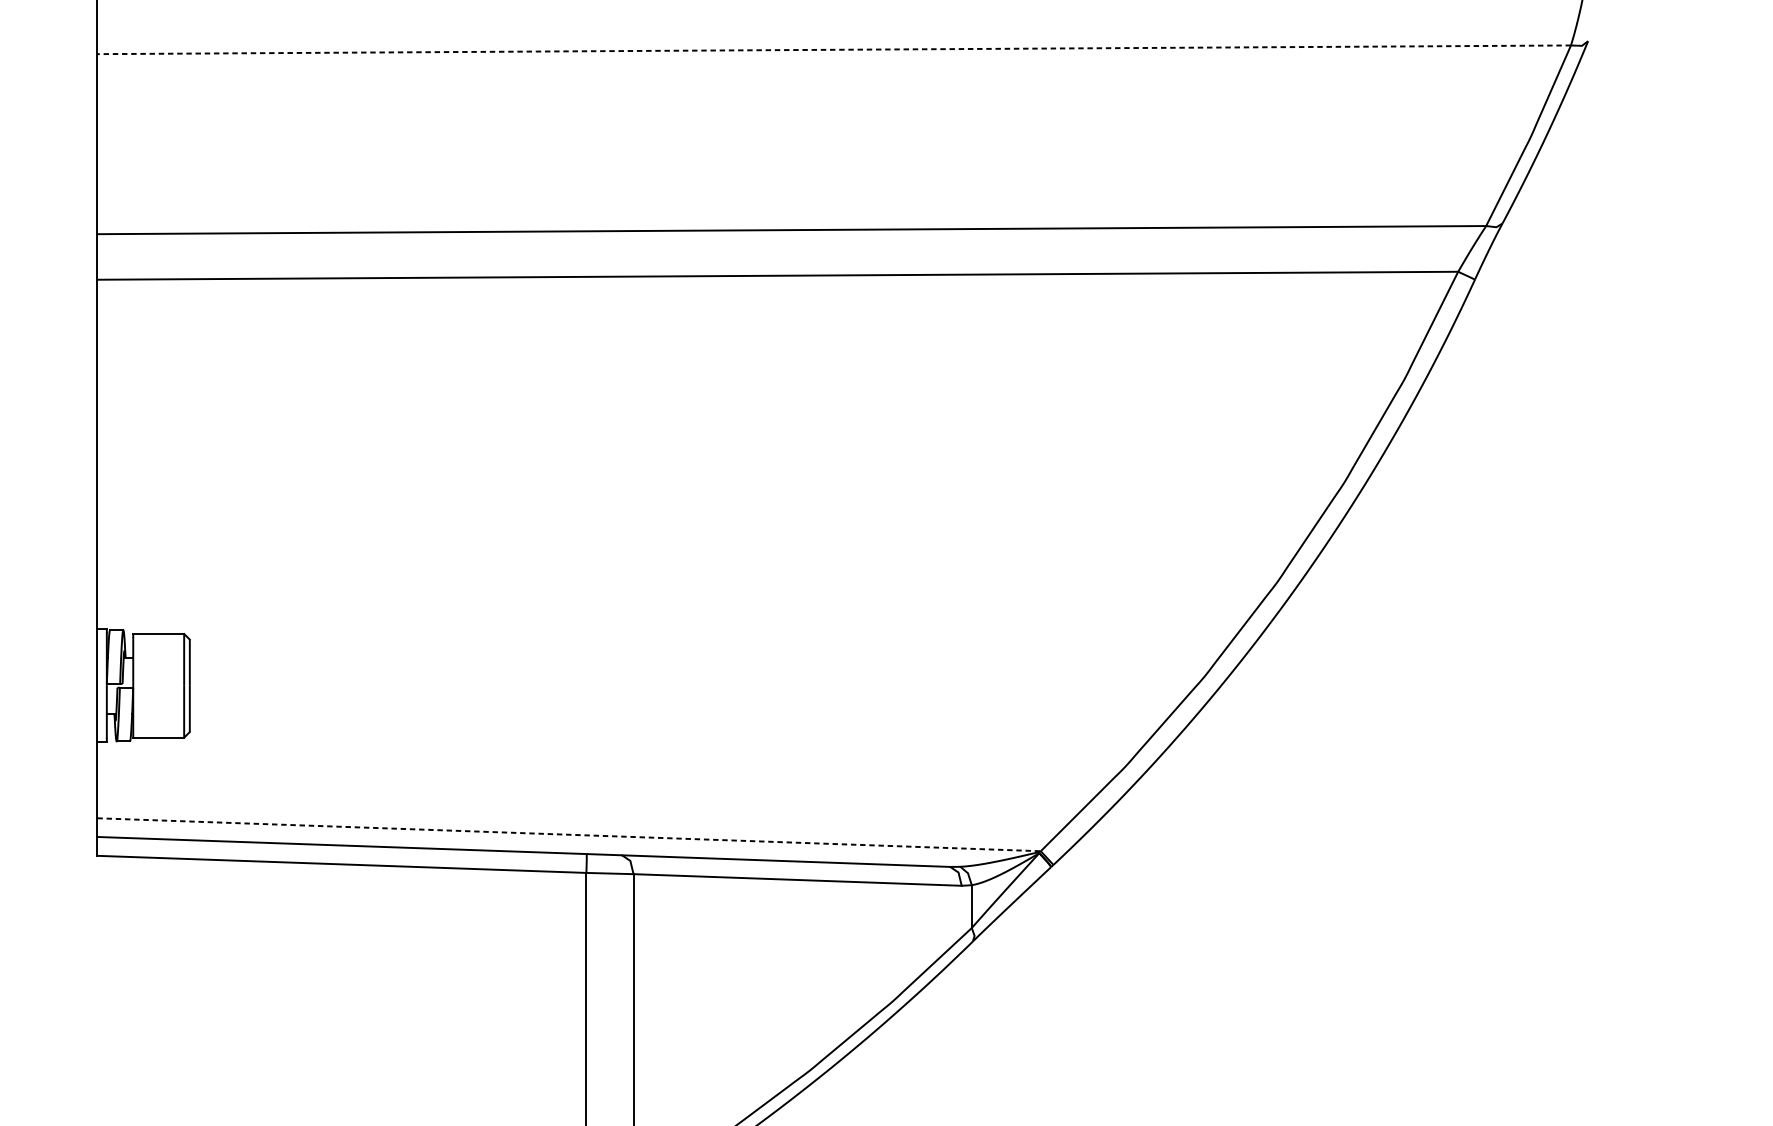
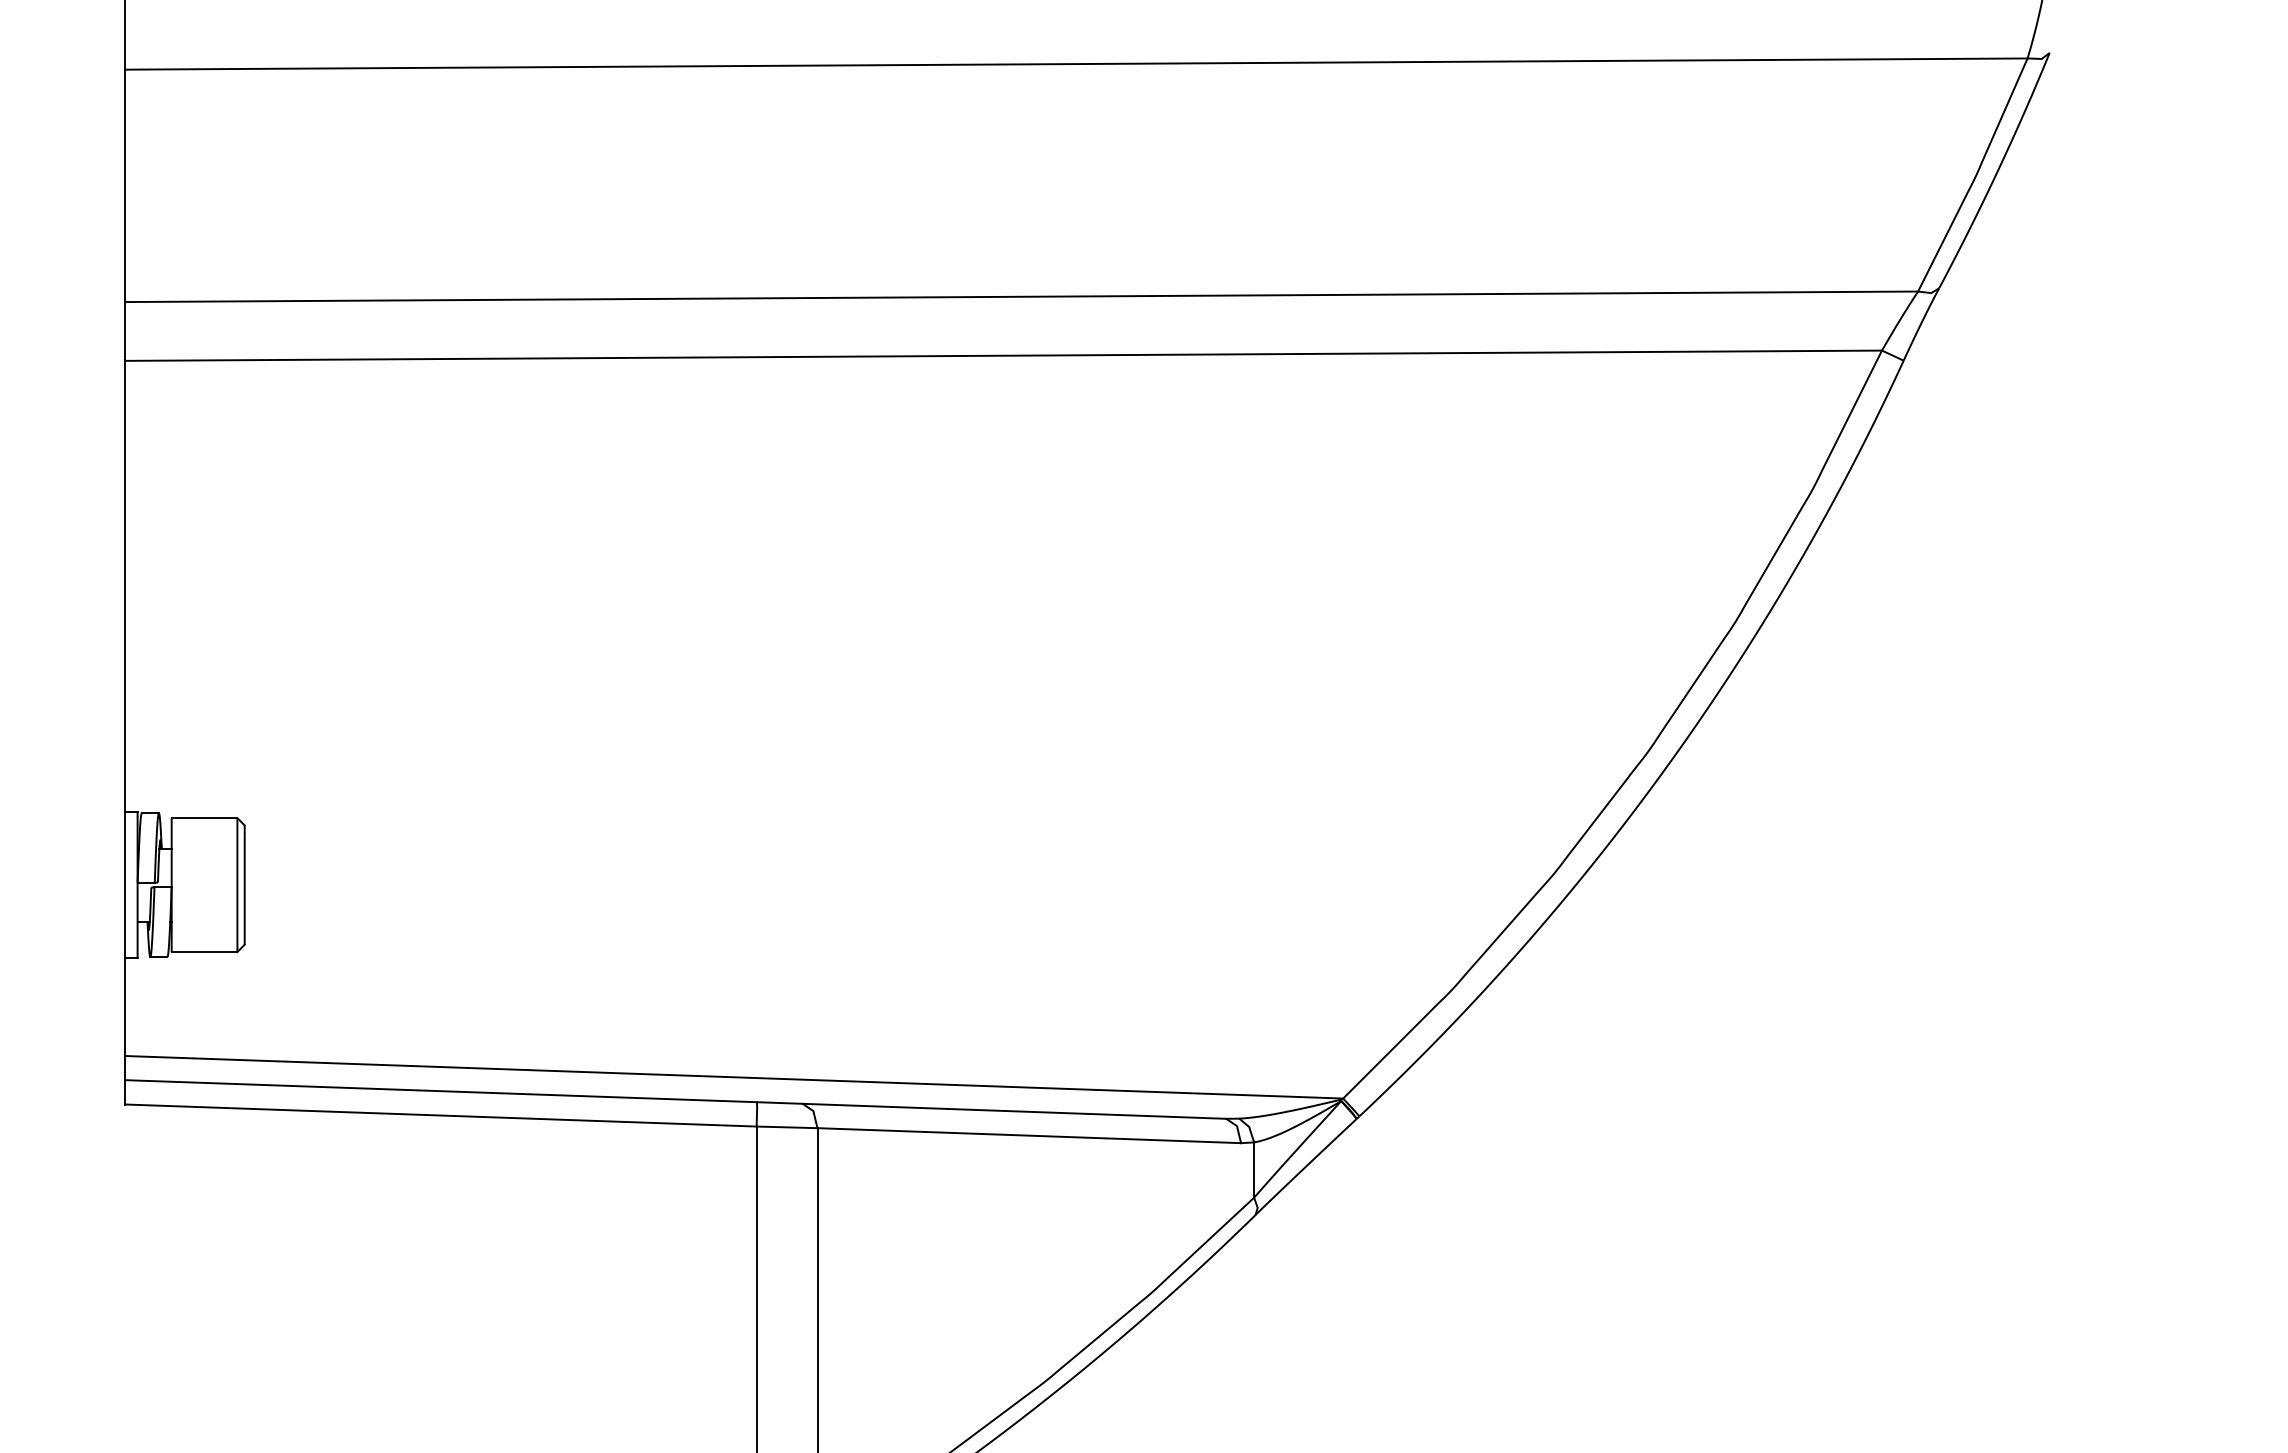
line: (833, 50) -> (1075, 64), dashed -> solid
line: (569, 834) -> (734, 1077), dashed -> solid

